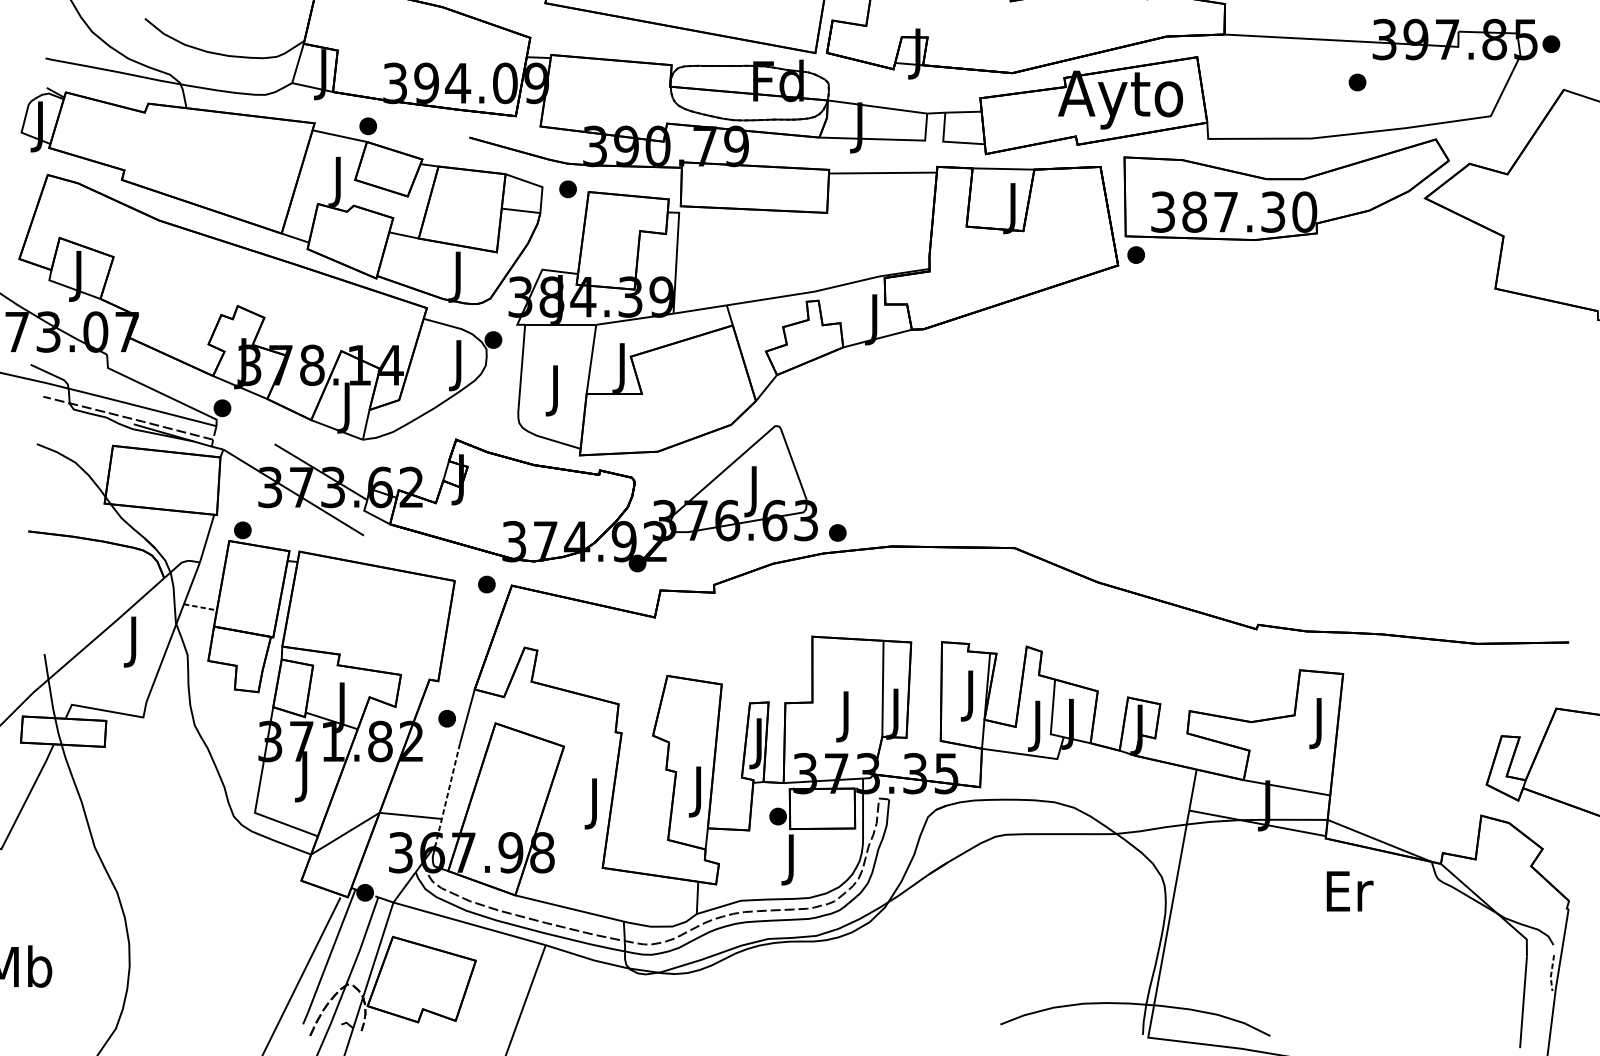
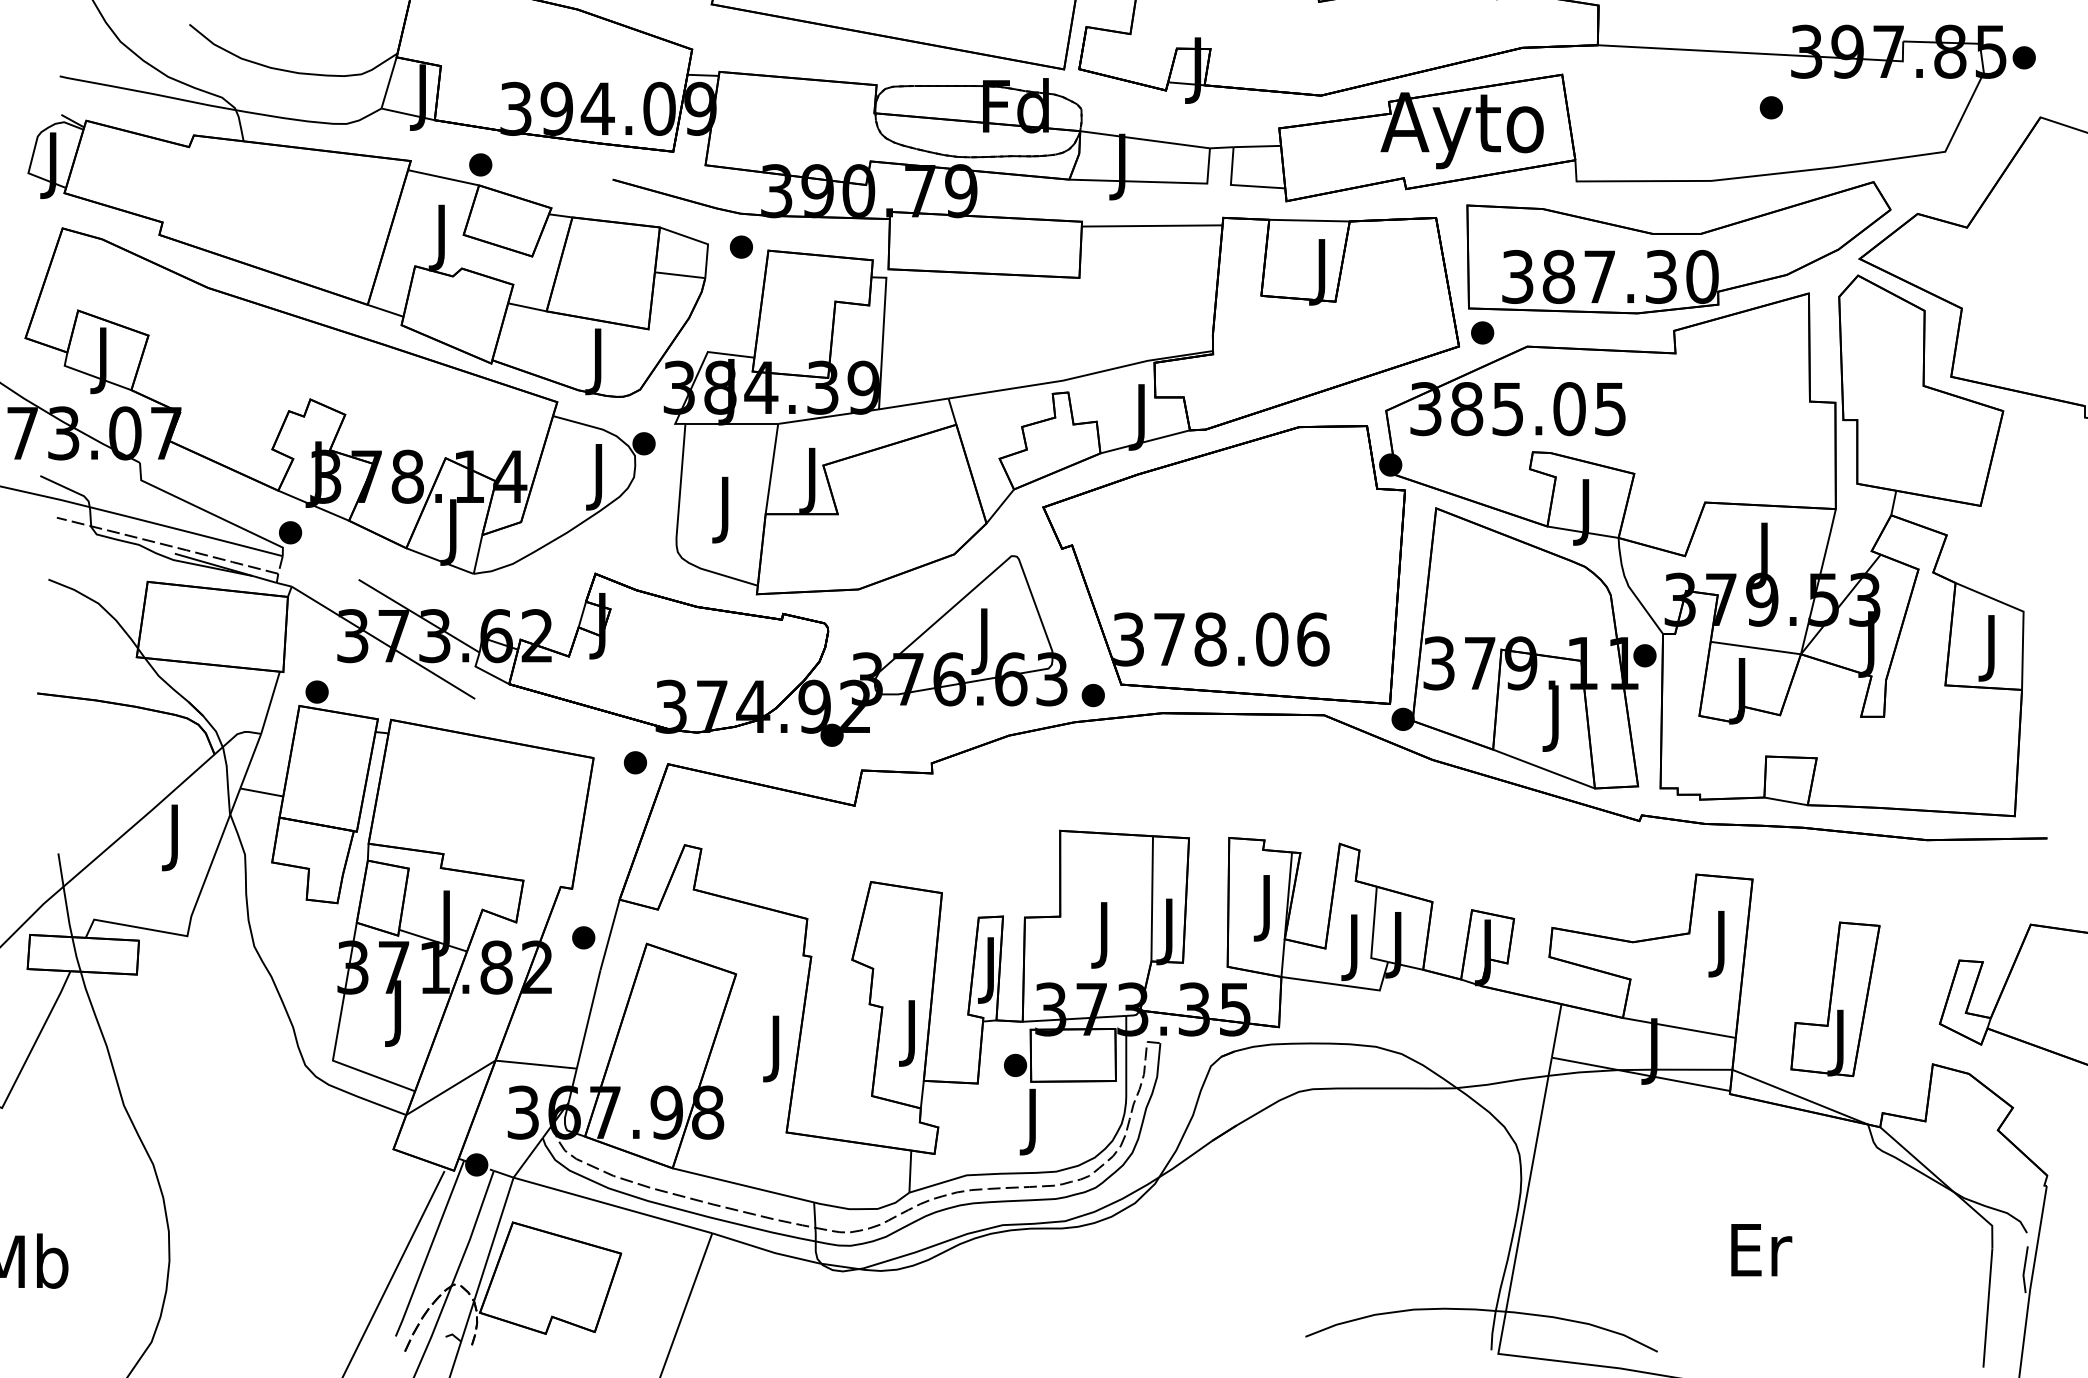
part: (1175, 418) -> (1533, 545), added
line: (200, 607) -> (261, 792), dashed -> solid
part: (1406, 765) -> (1835, 999), added
line: (447, 795) -> (584, 1037), dashed -> solid
text: (1349, 891) -> (1761, 1250), moved
line: (1551, 973) -> (2024, 1270), dashed -> solid

